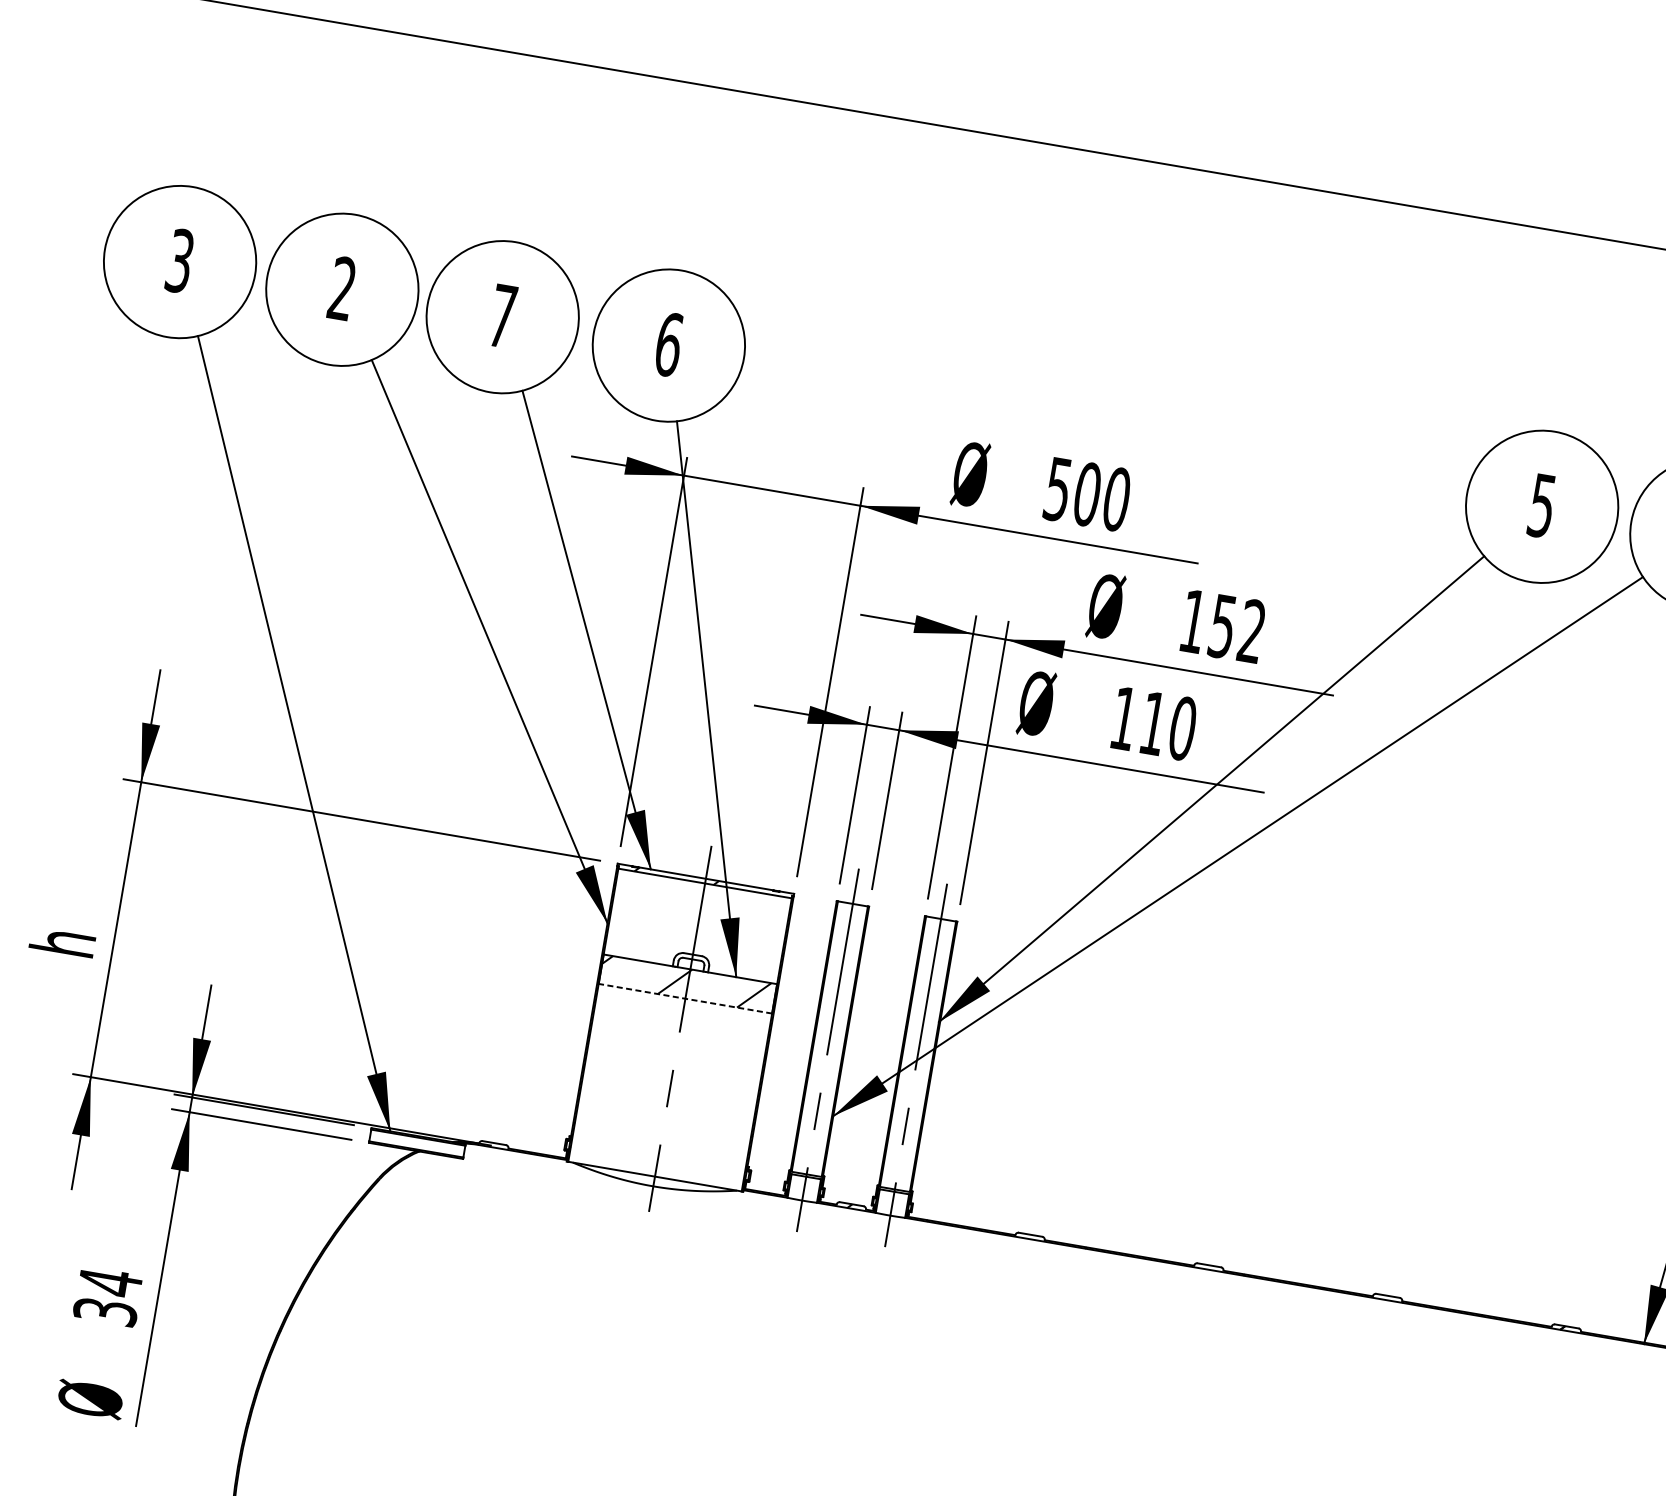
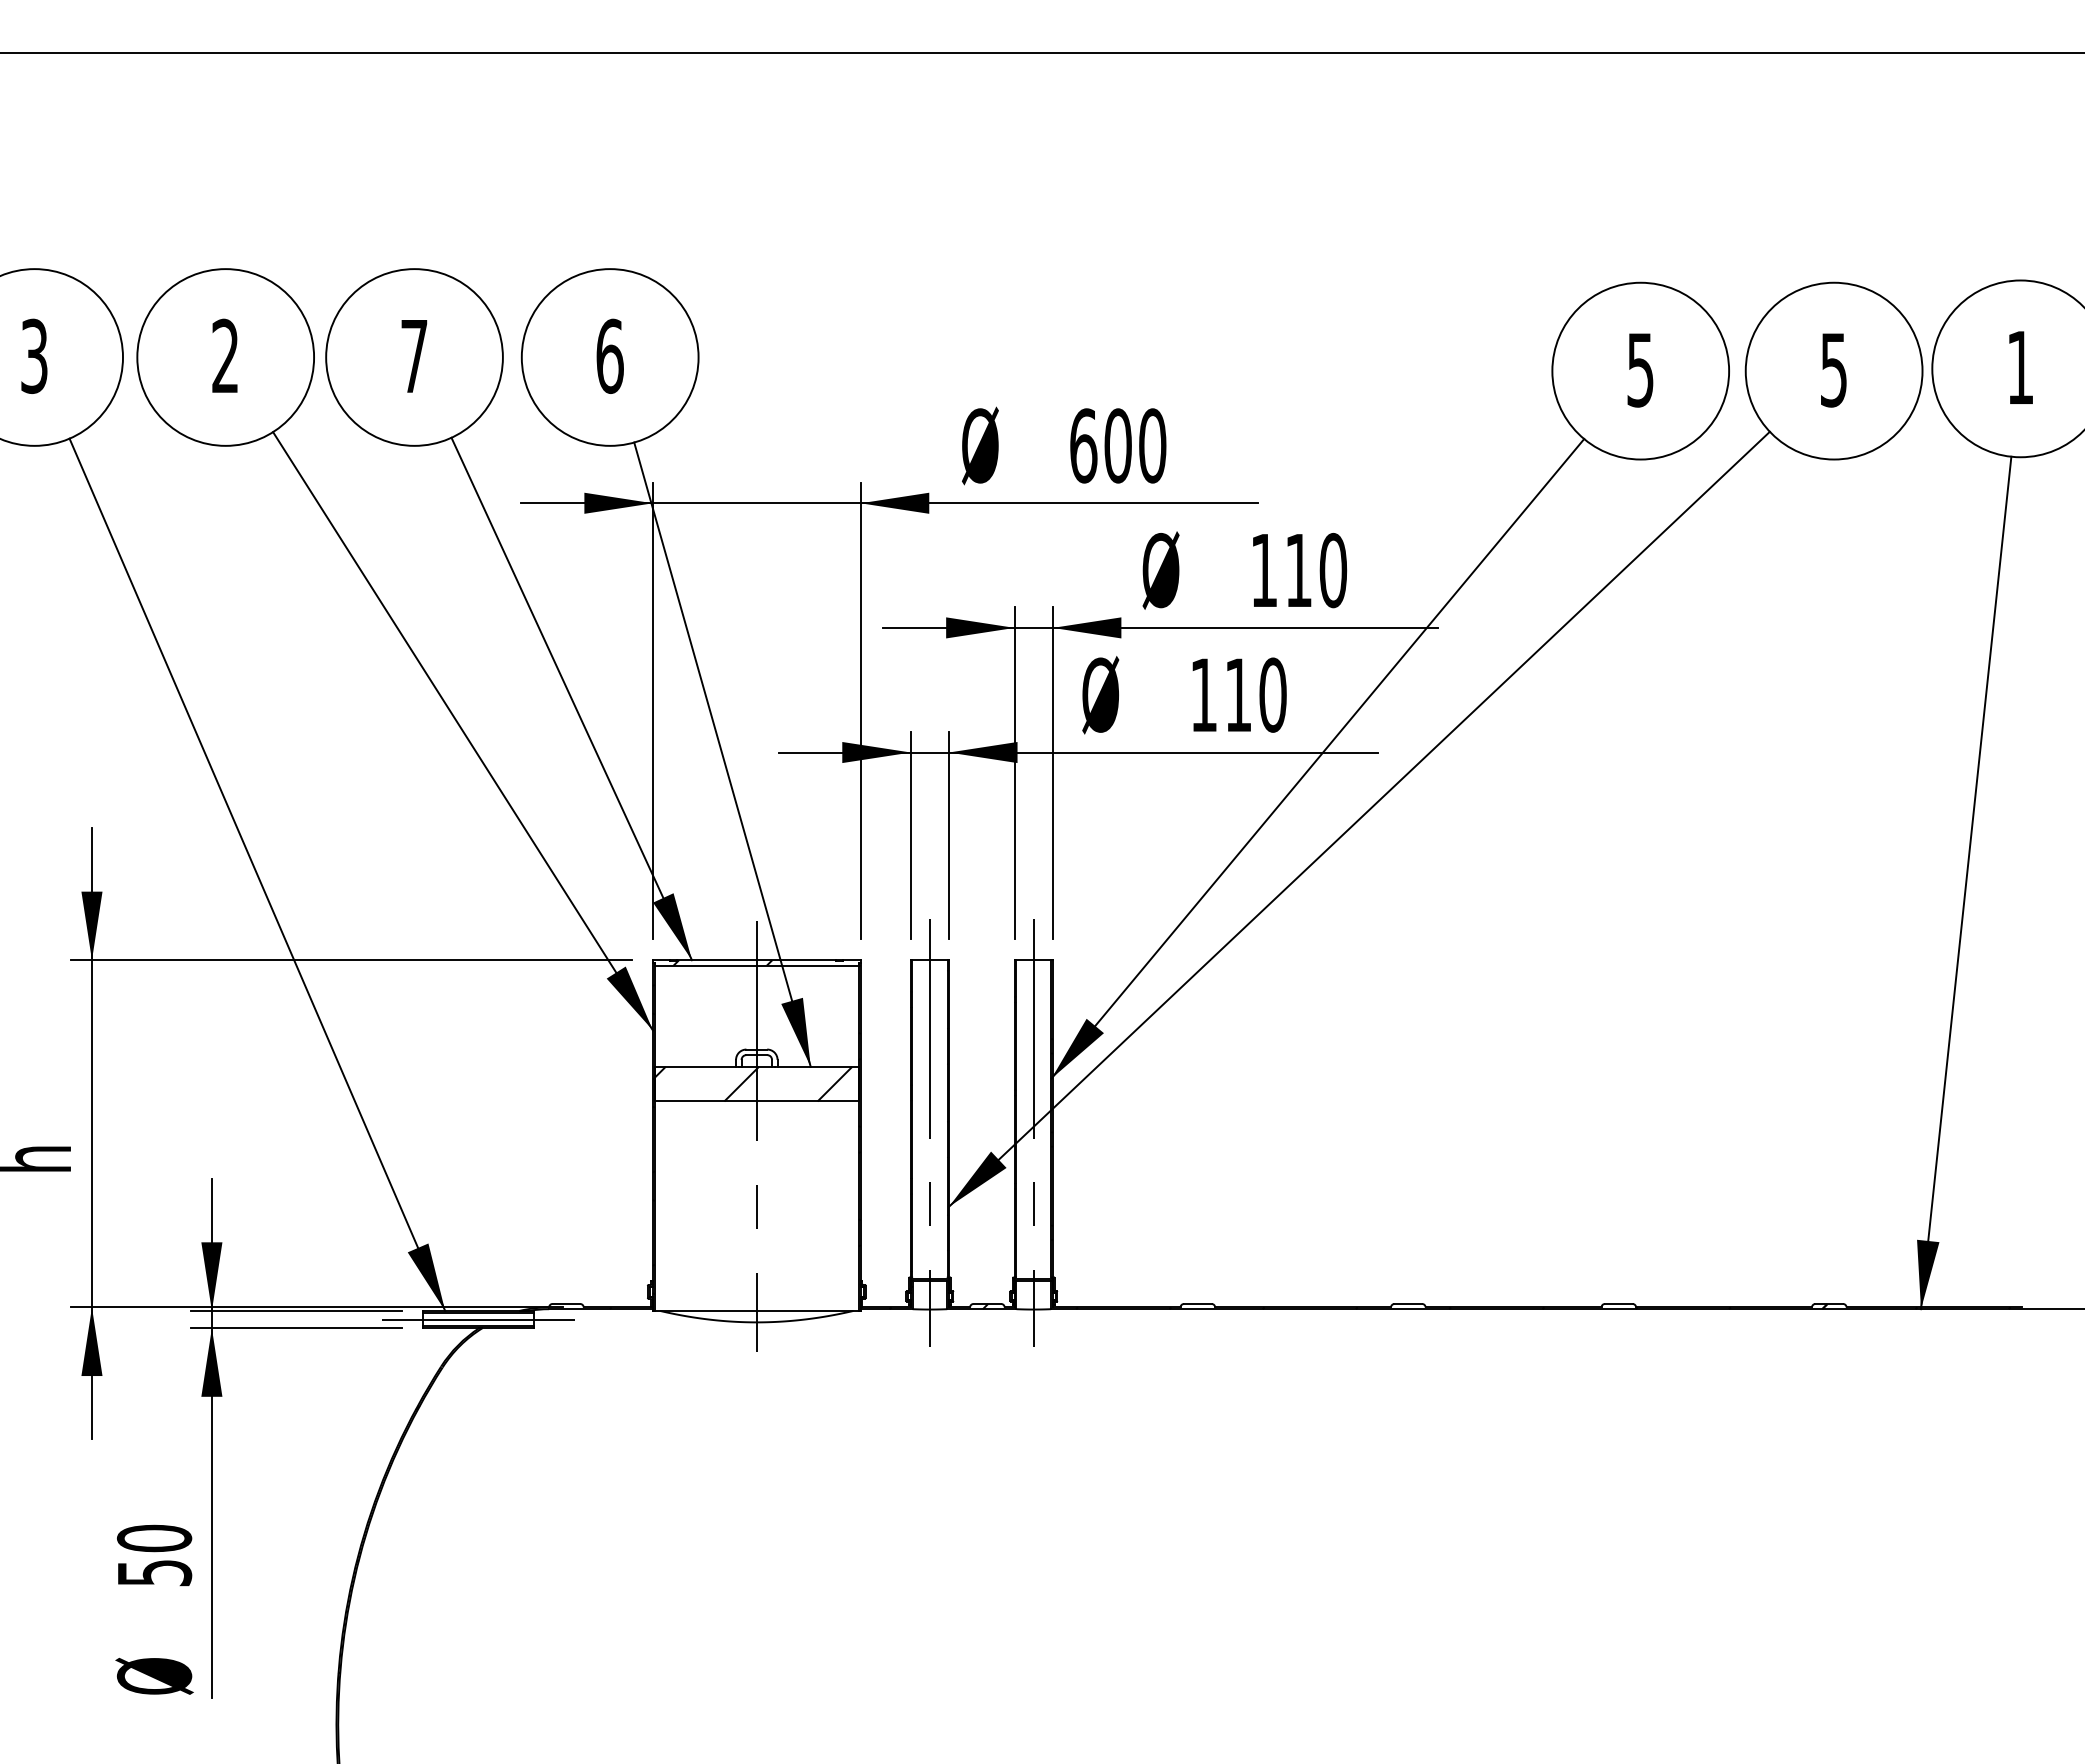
text: (1058, 489) -> (1083, 445), 500 -> 600
text: (1237, 629) -> (1316, 570), 152 -> 110
line: (685, 998) -> (756, 1101), dashed -> solid
line: (417, 1143) -> (478, 1319), added
text: (108, 1296) -> (154, 1554), 34 -> 50

